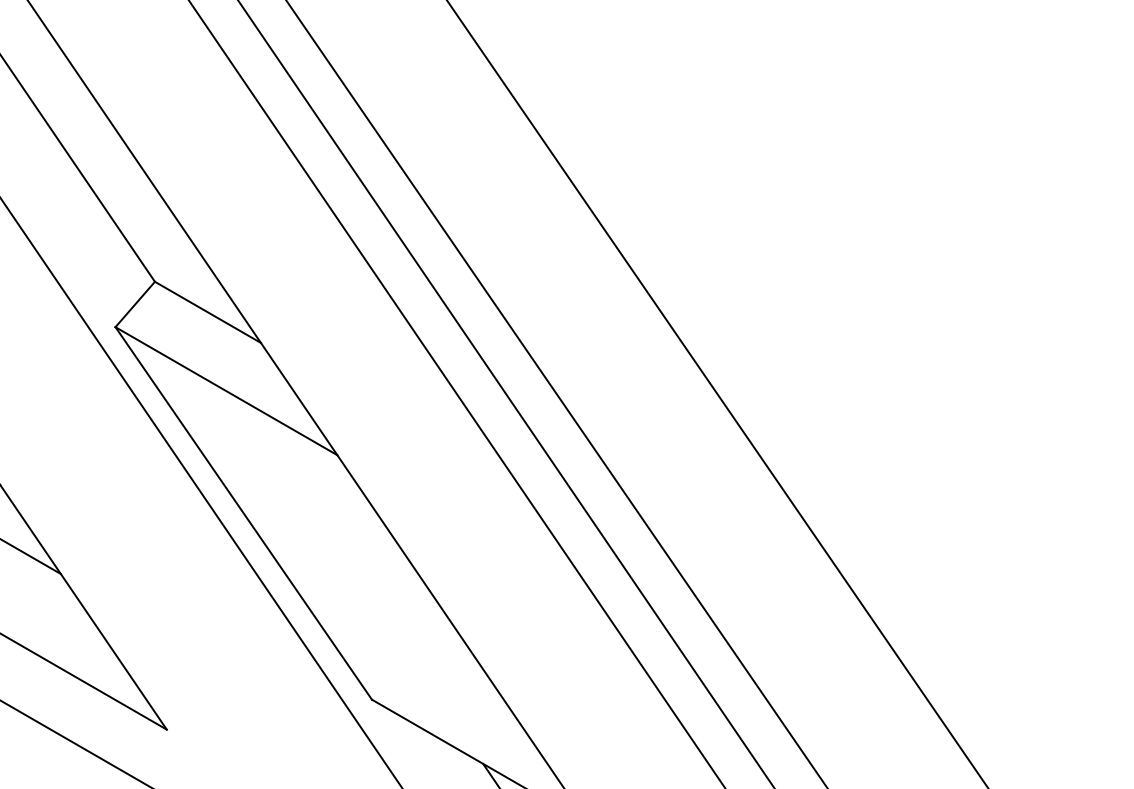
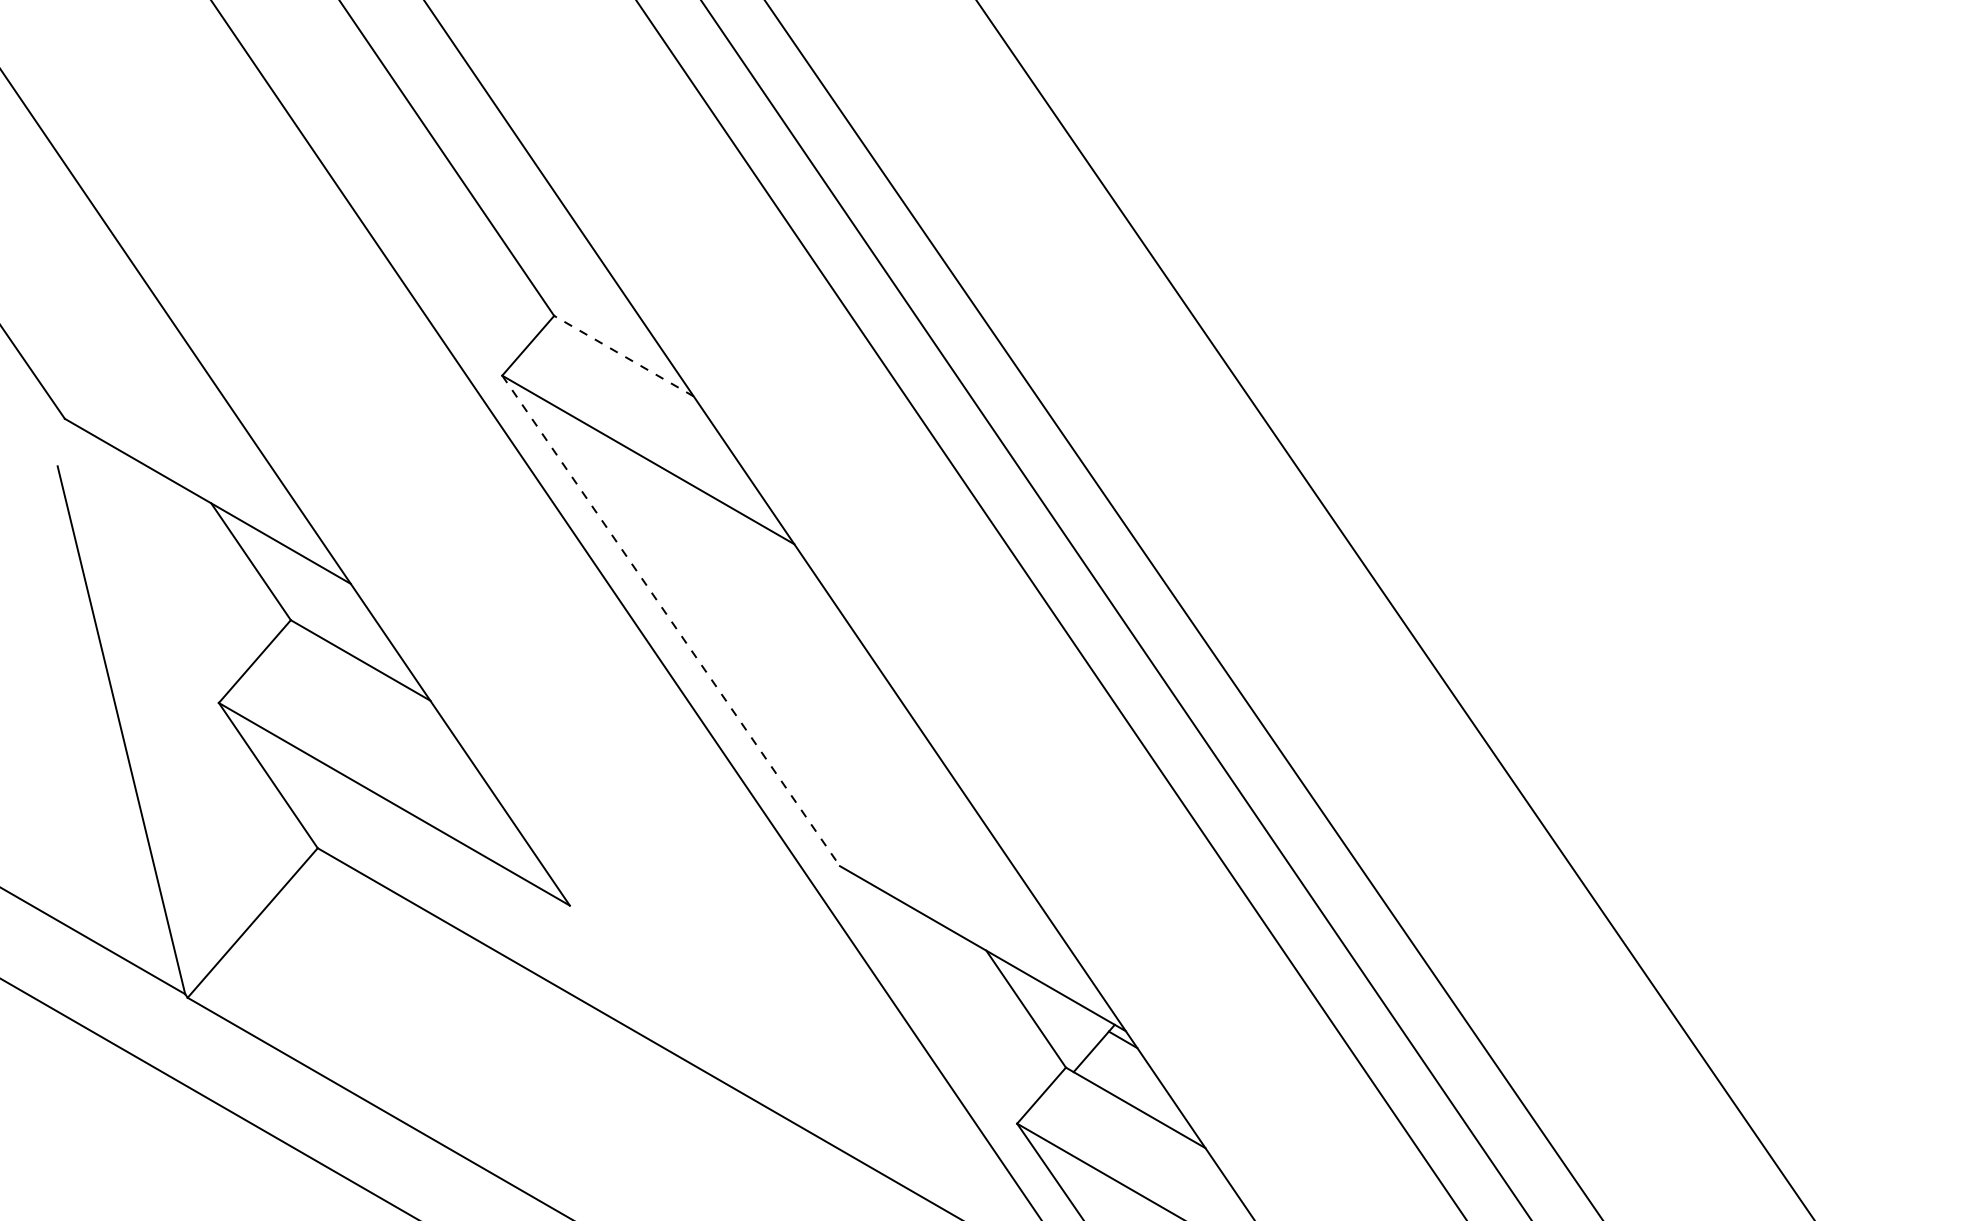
line: (208, 312) -> (624, 356), solid -> dashed
line: (244, 513) -> (671, 620), solid -> dashed

